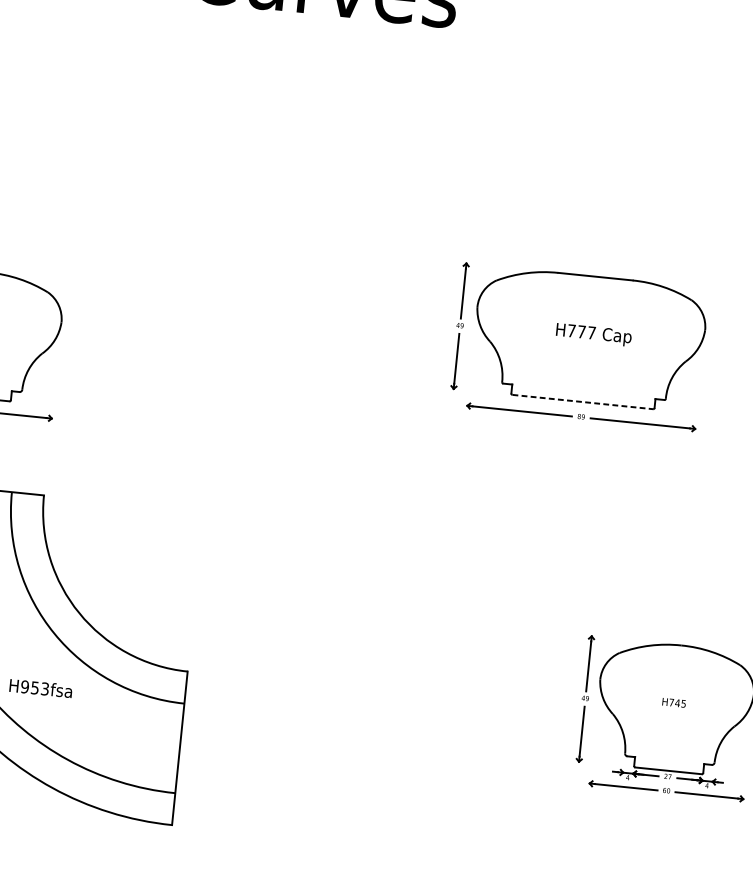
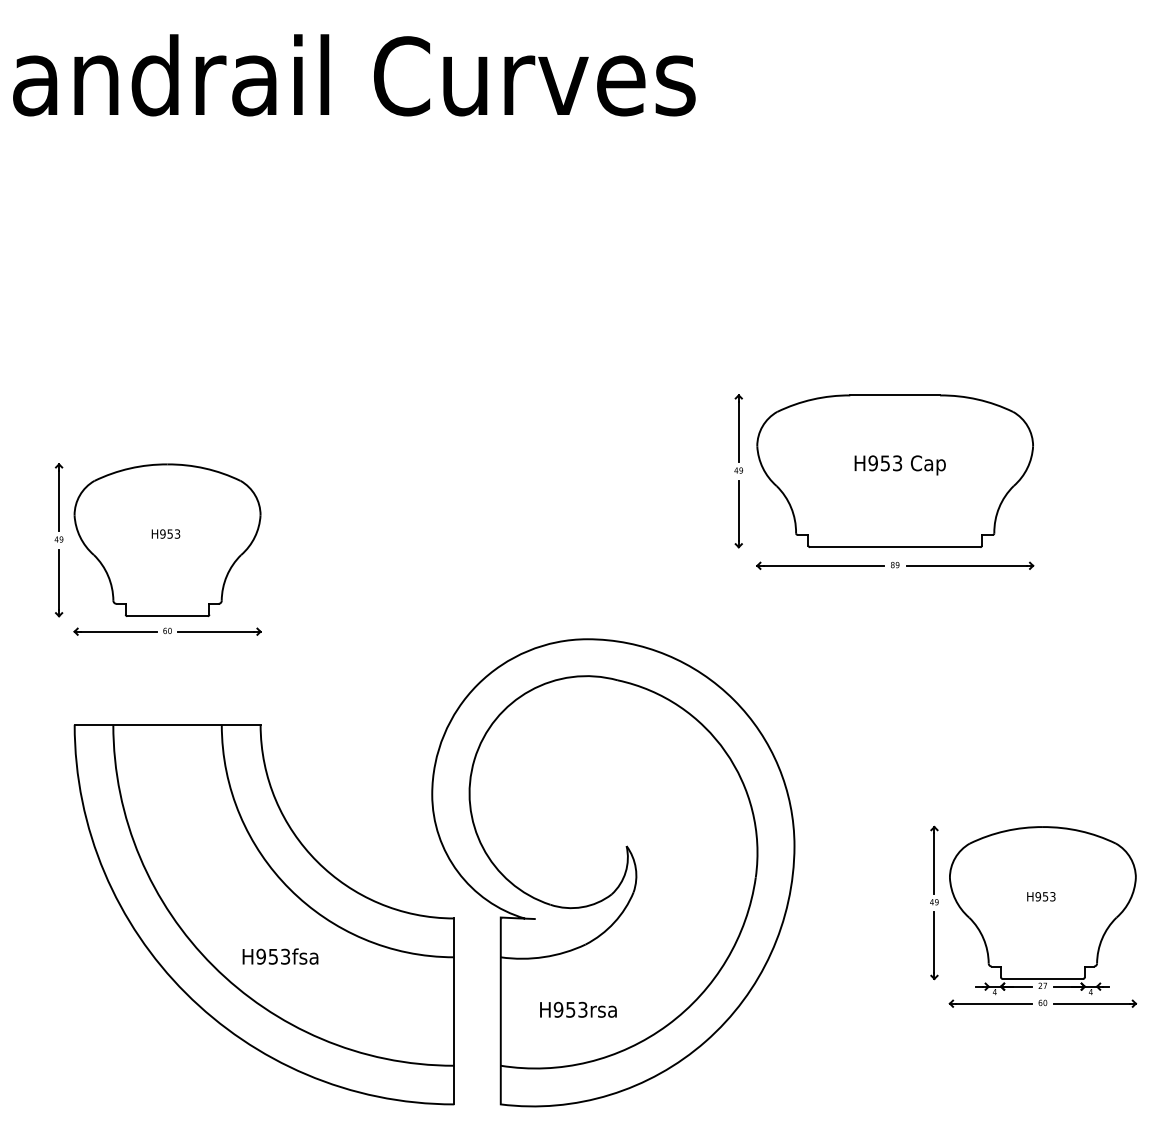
text: (581, 332) -> (885, 463), H777 -> H953
line: (583, 402) -> (895, 547), dashed -> solid
part: (322, 646) -> (613, 872), added
text: (677, 703) -> (1045, 896), H745 -> H953

